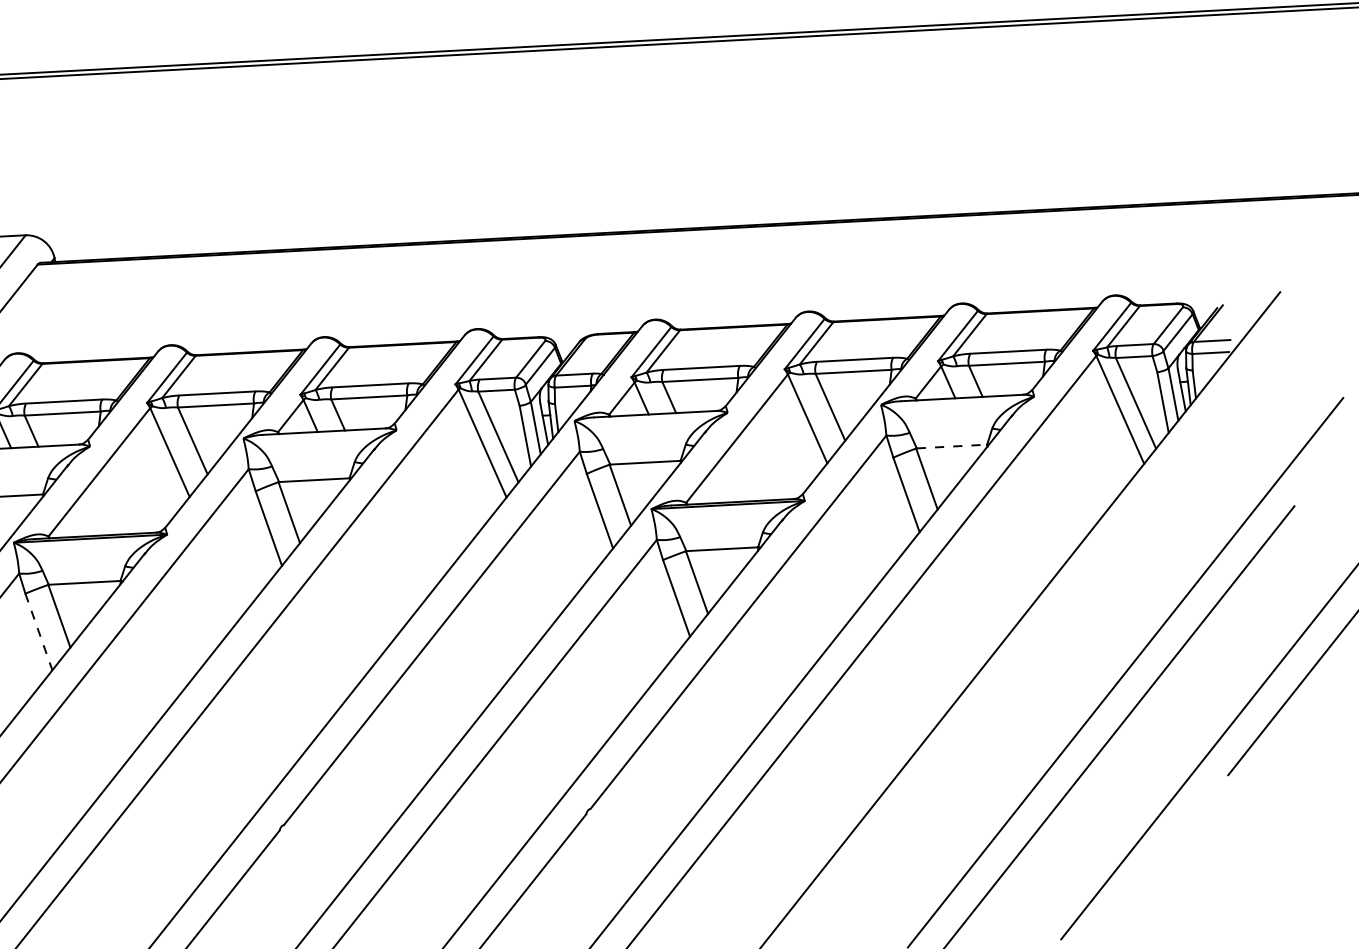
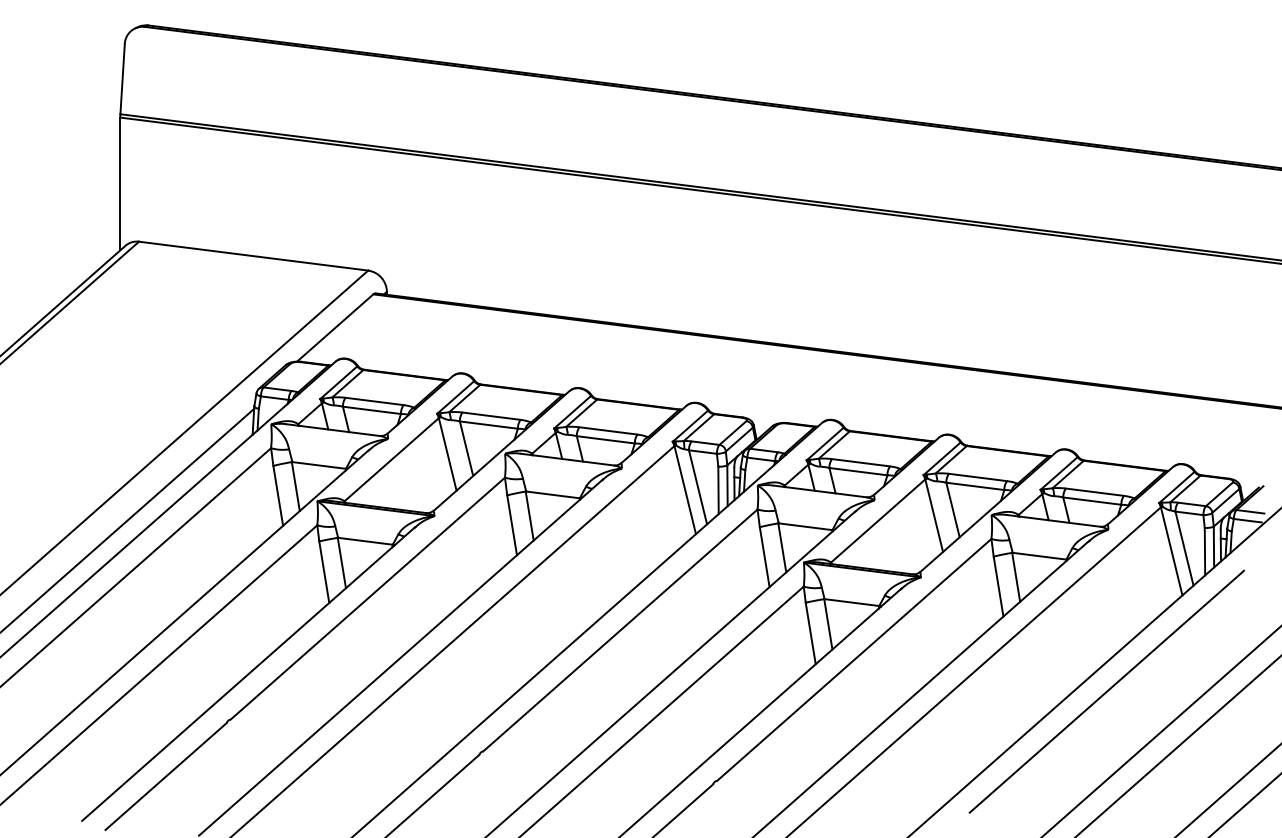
line: (953, 446) -> (1040, 556), dashed -> solid
line: (1069, 604) -> (1106, 691), added
line: (39, 632) -> (324, 572), dashed -> solid

